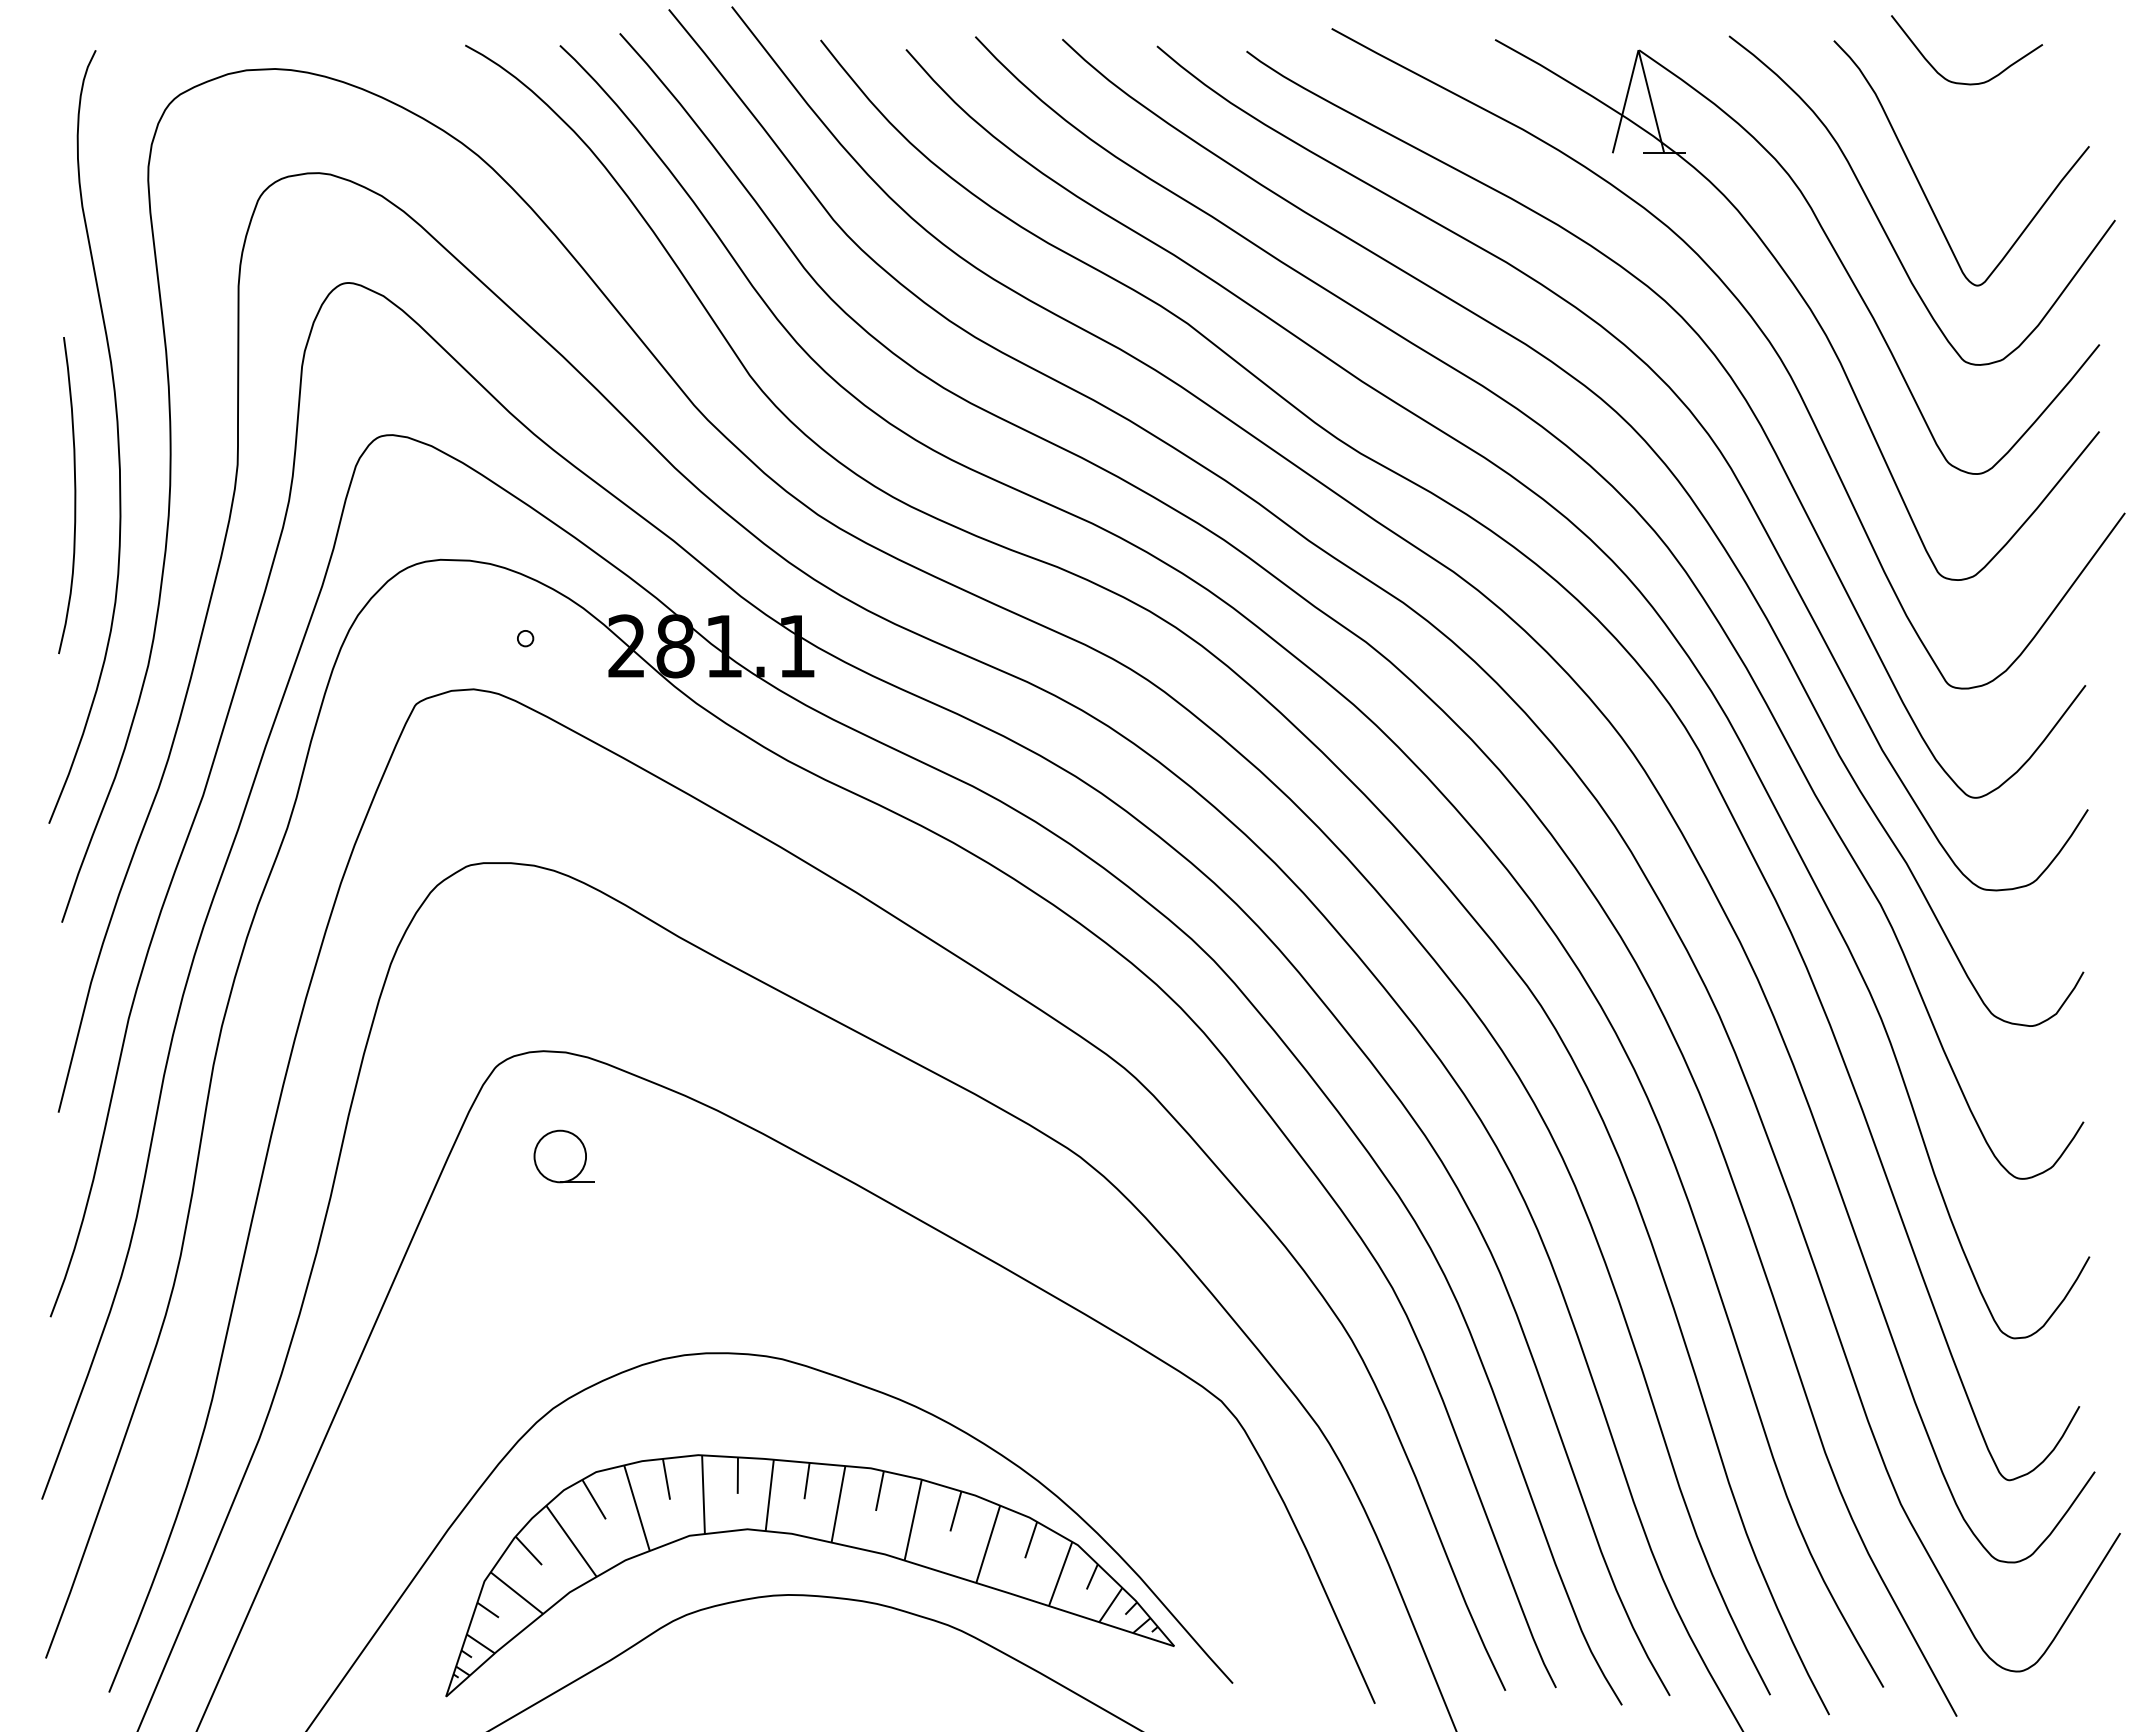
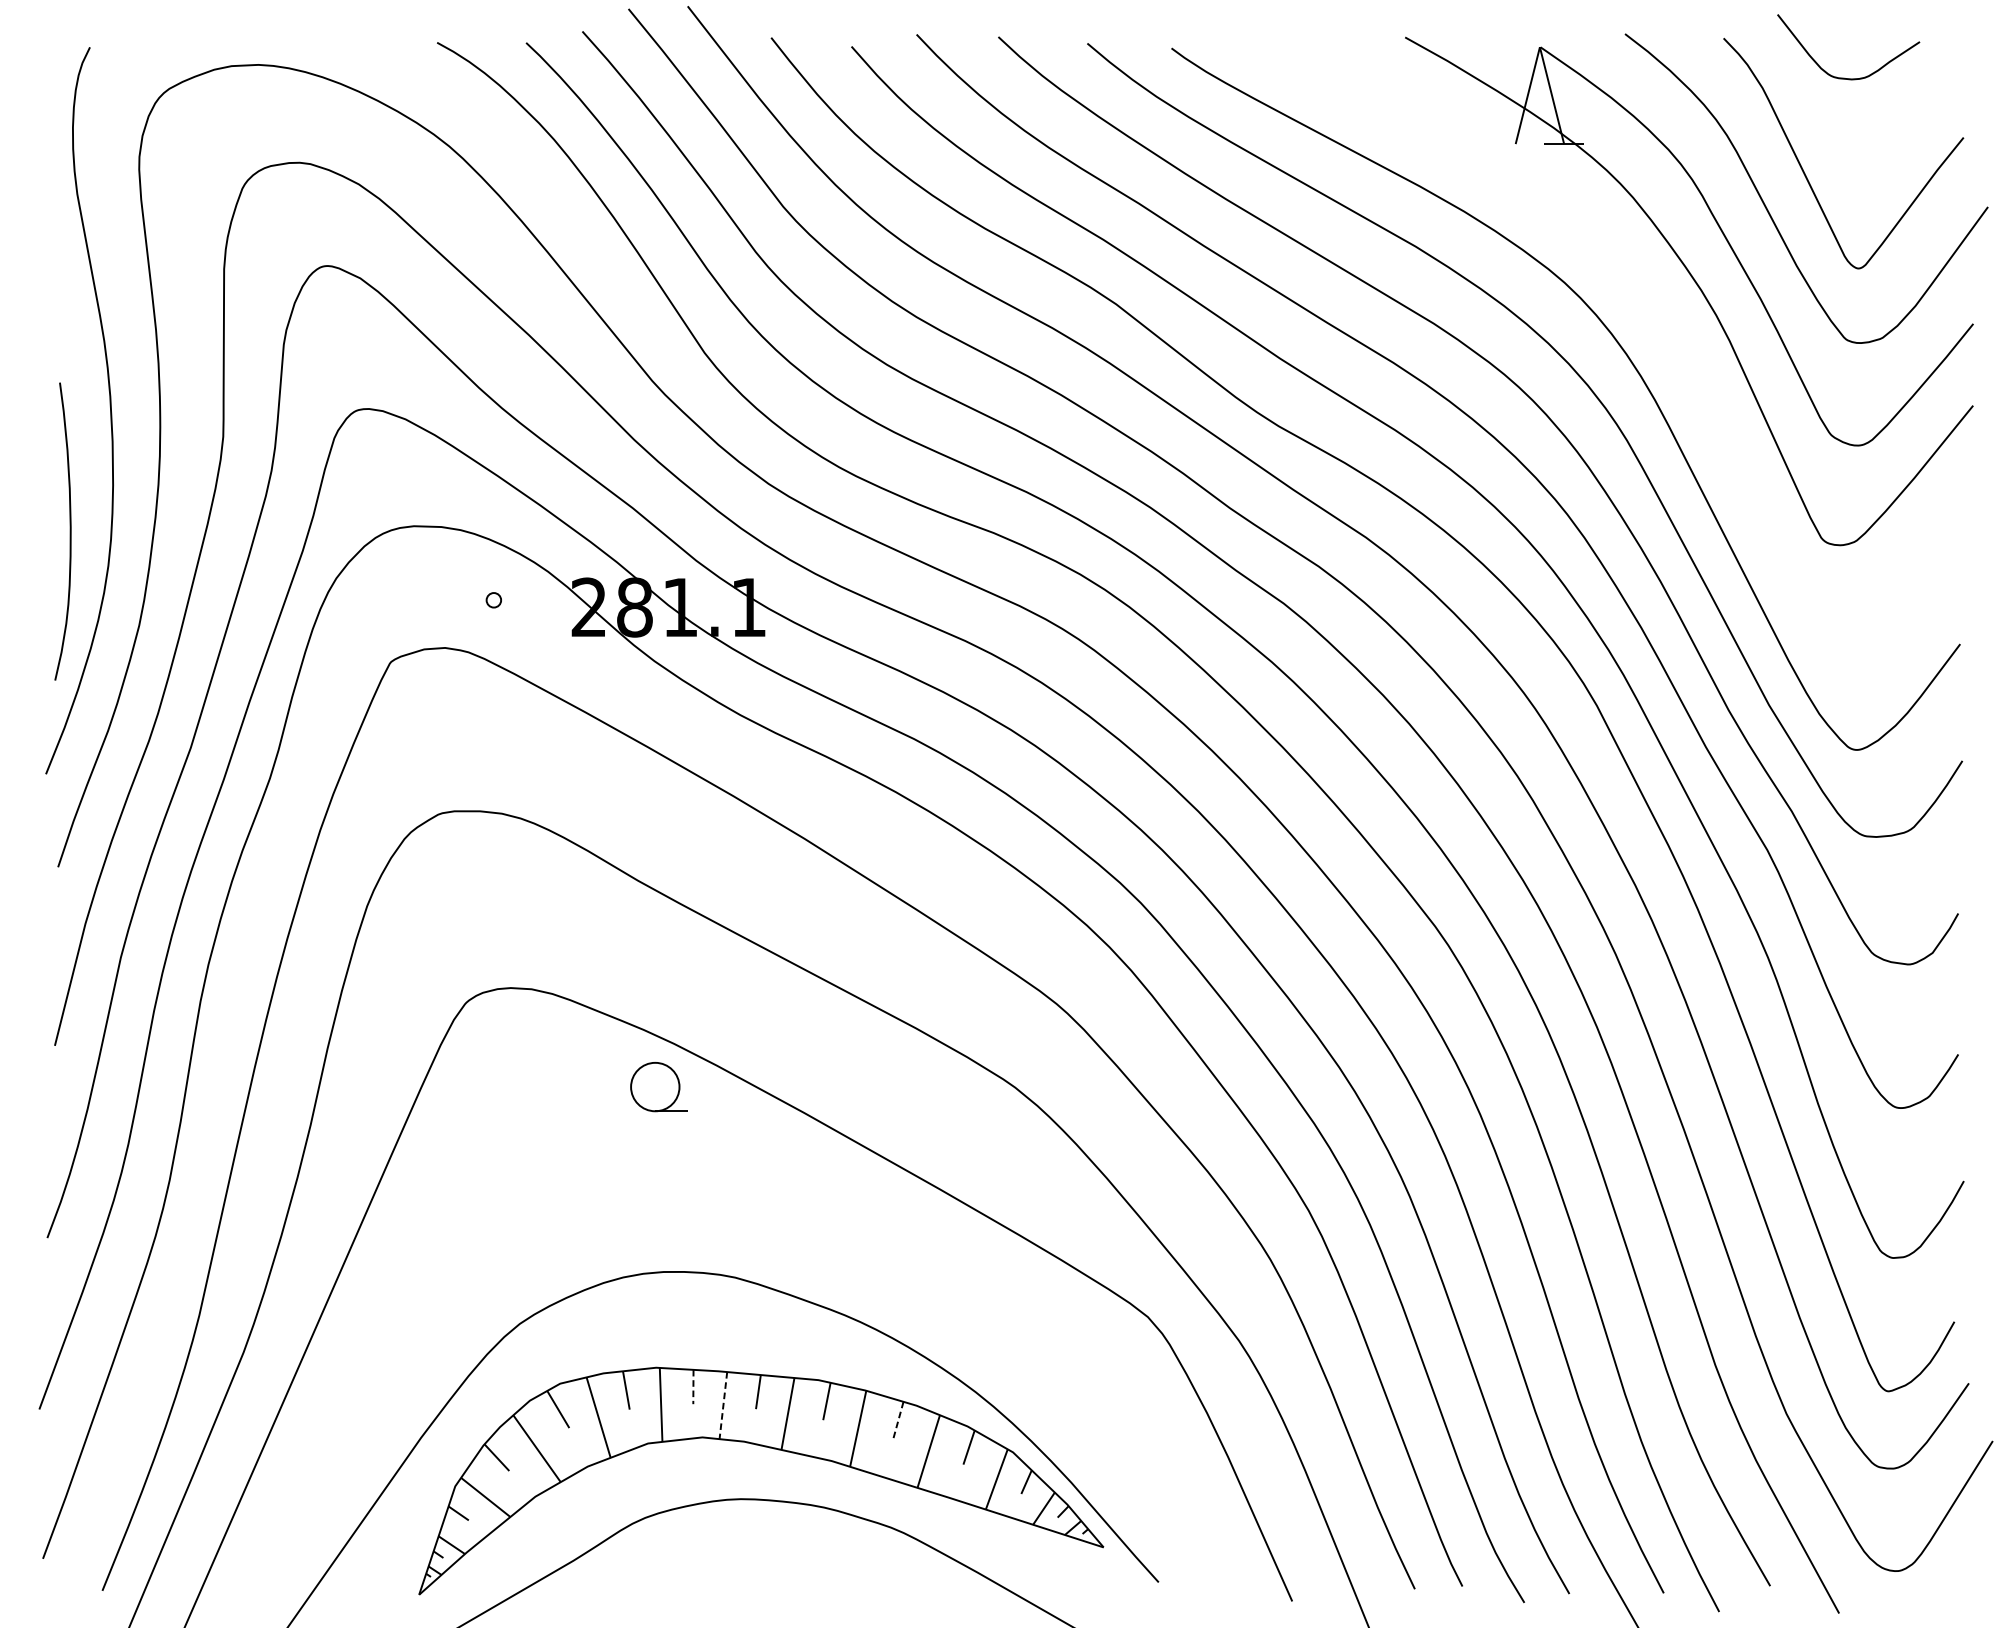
curve: (1760, 331) -> (1654, 311), removed
curve: (74, 495) -> (69, 531), moved
part: (563, 1156) -> (658, 1087), moved
line: (737, 1476) -> (693, 1387), solid -> dashed
line: (769, 1495) -> (723, 1405), solid -> dashed
line: (955, 1511) -> (897, 1420), solid -> dashed

